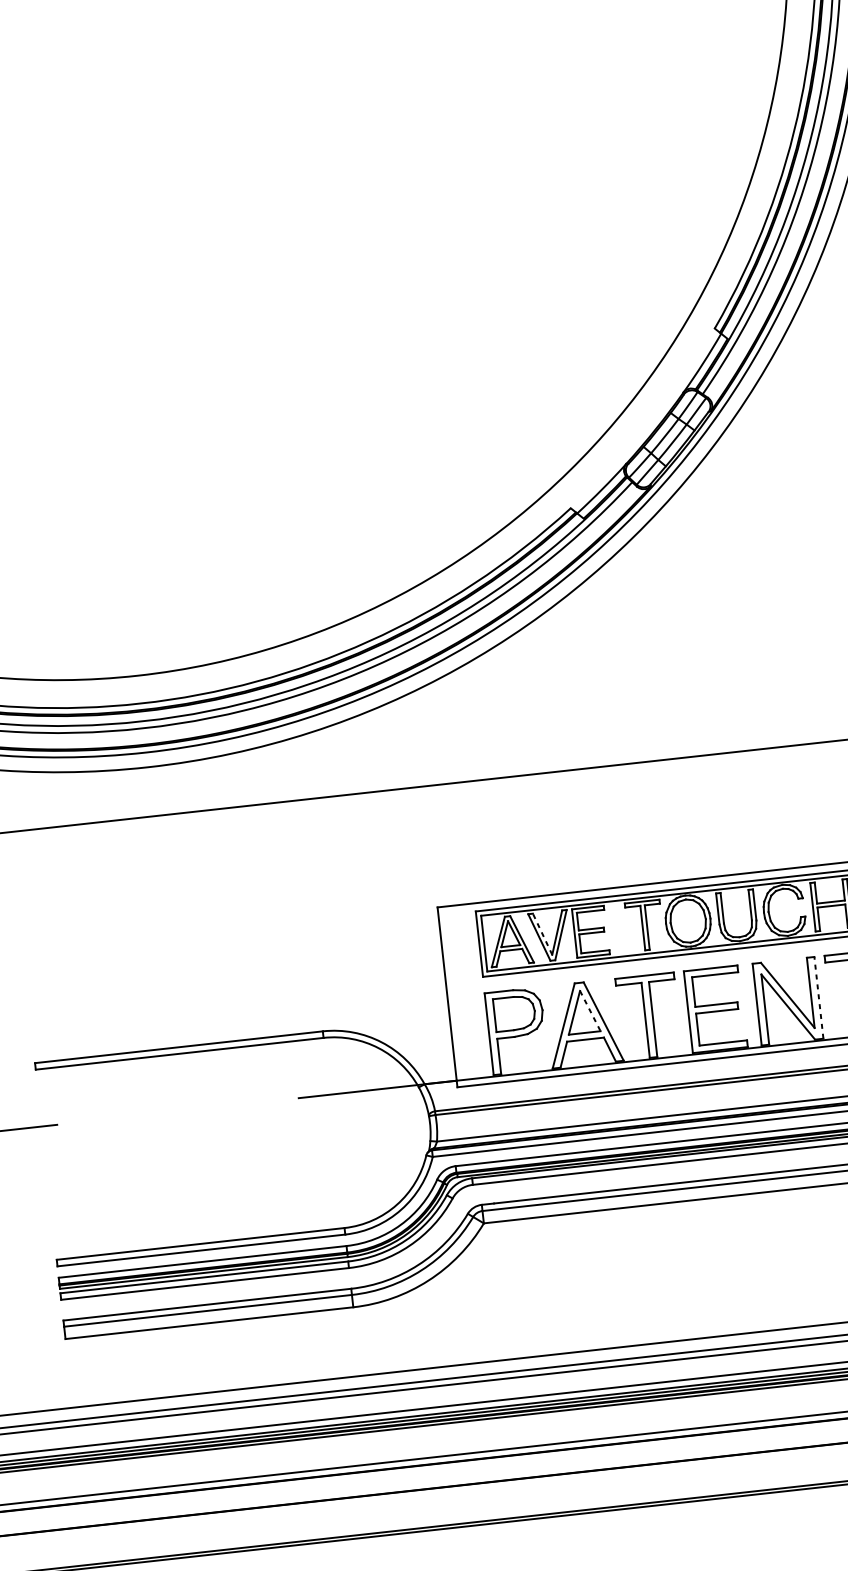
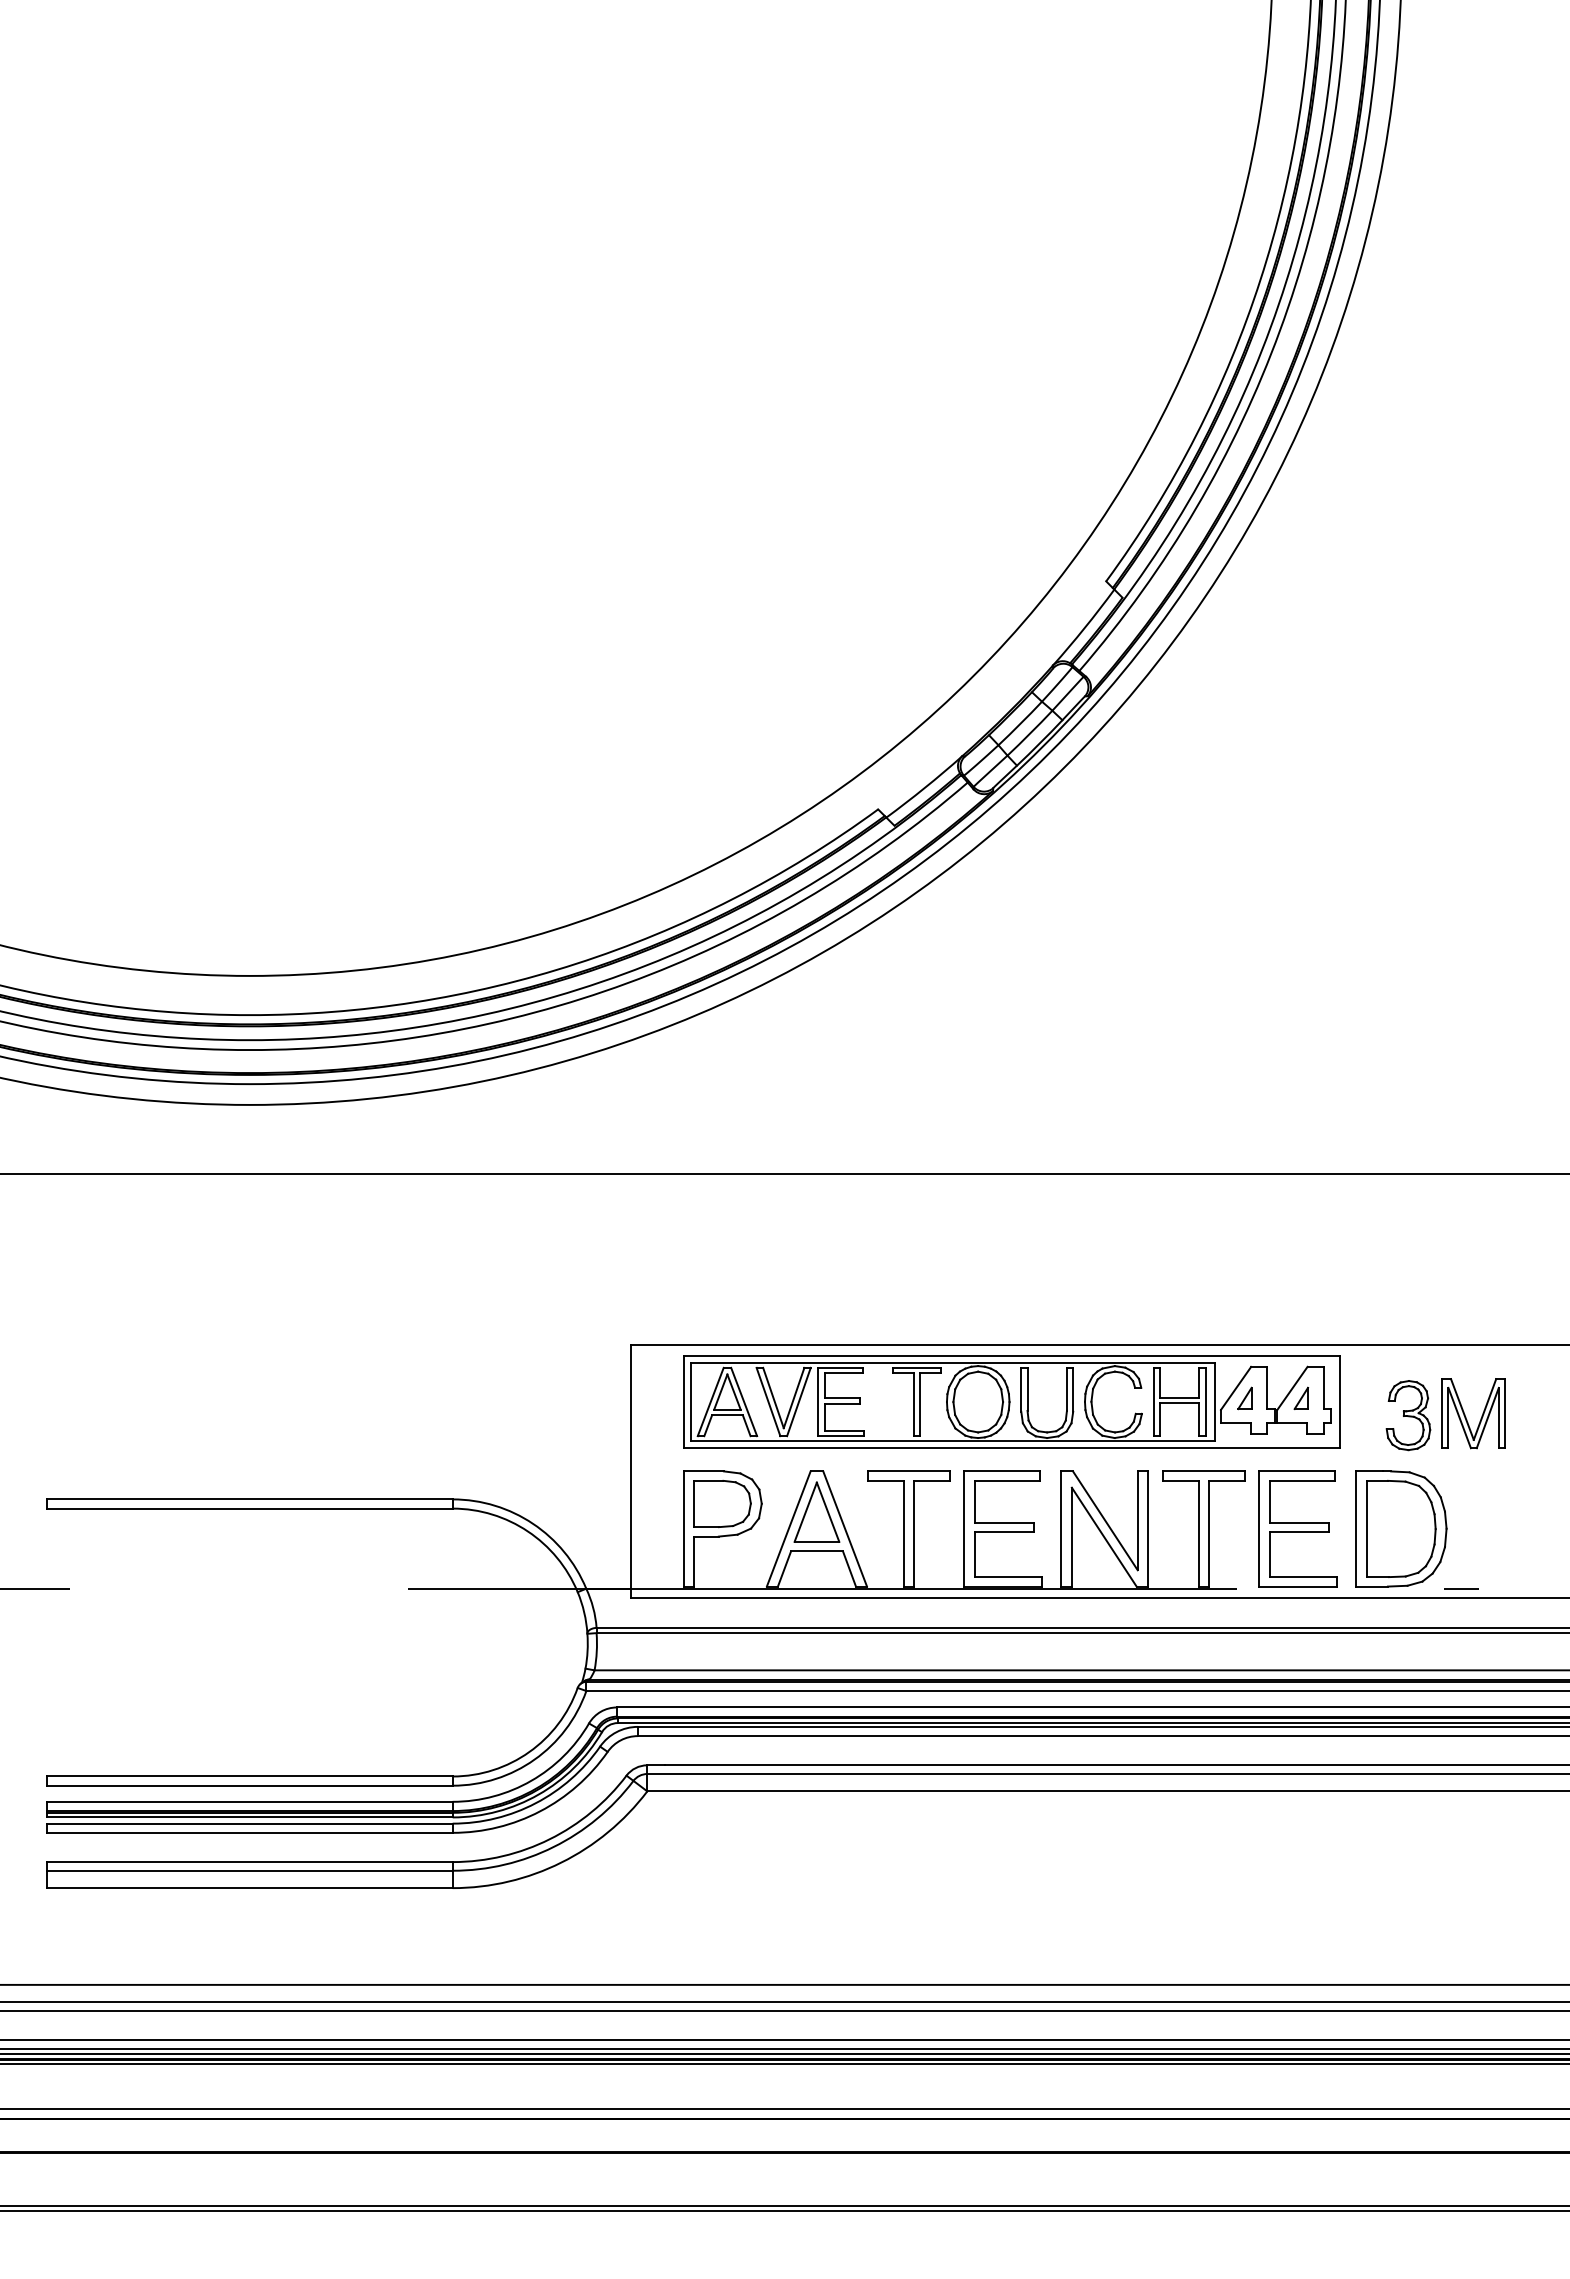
line: (542, 934) -> (773, 1398), dashed -> solid
line: (819, 997) -> (1148, 1528), dashed -> solid
line: (590, 1011) -> (828, 1512), dashed -> solid

